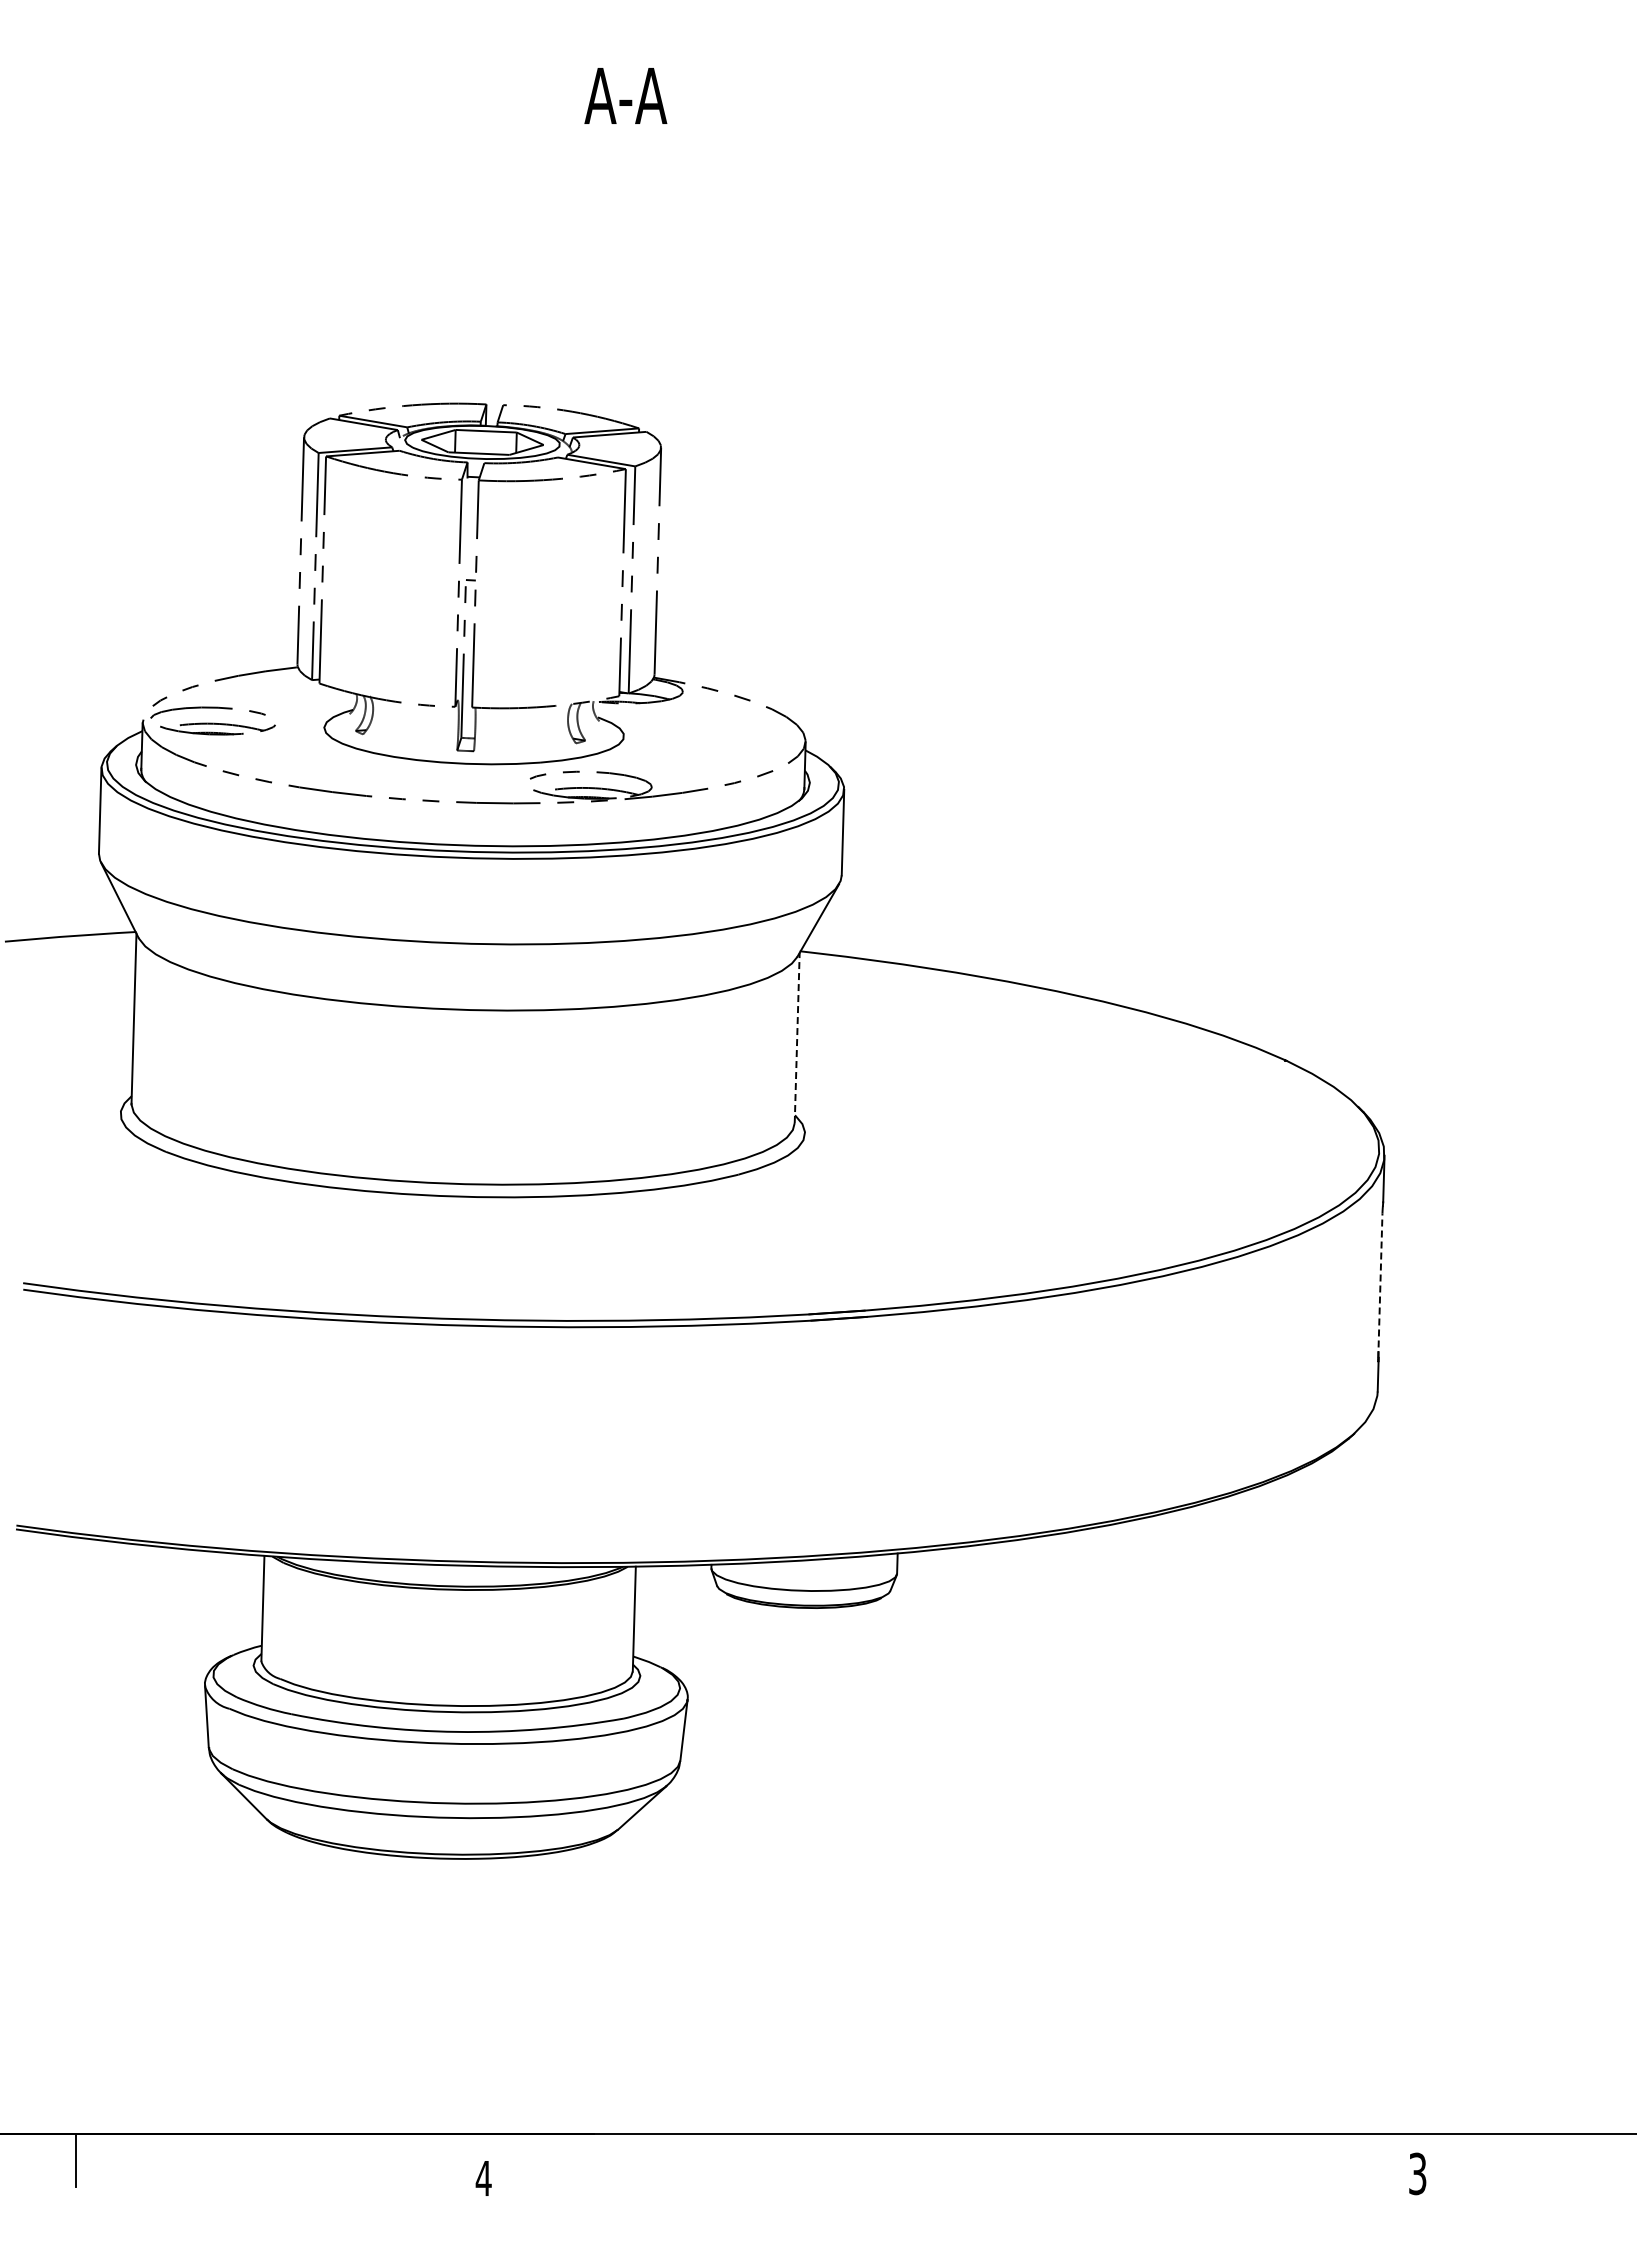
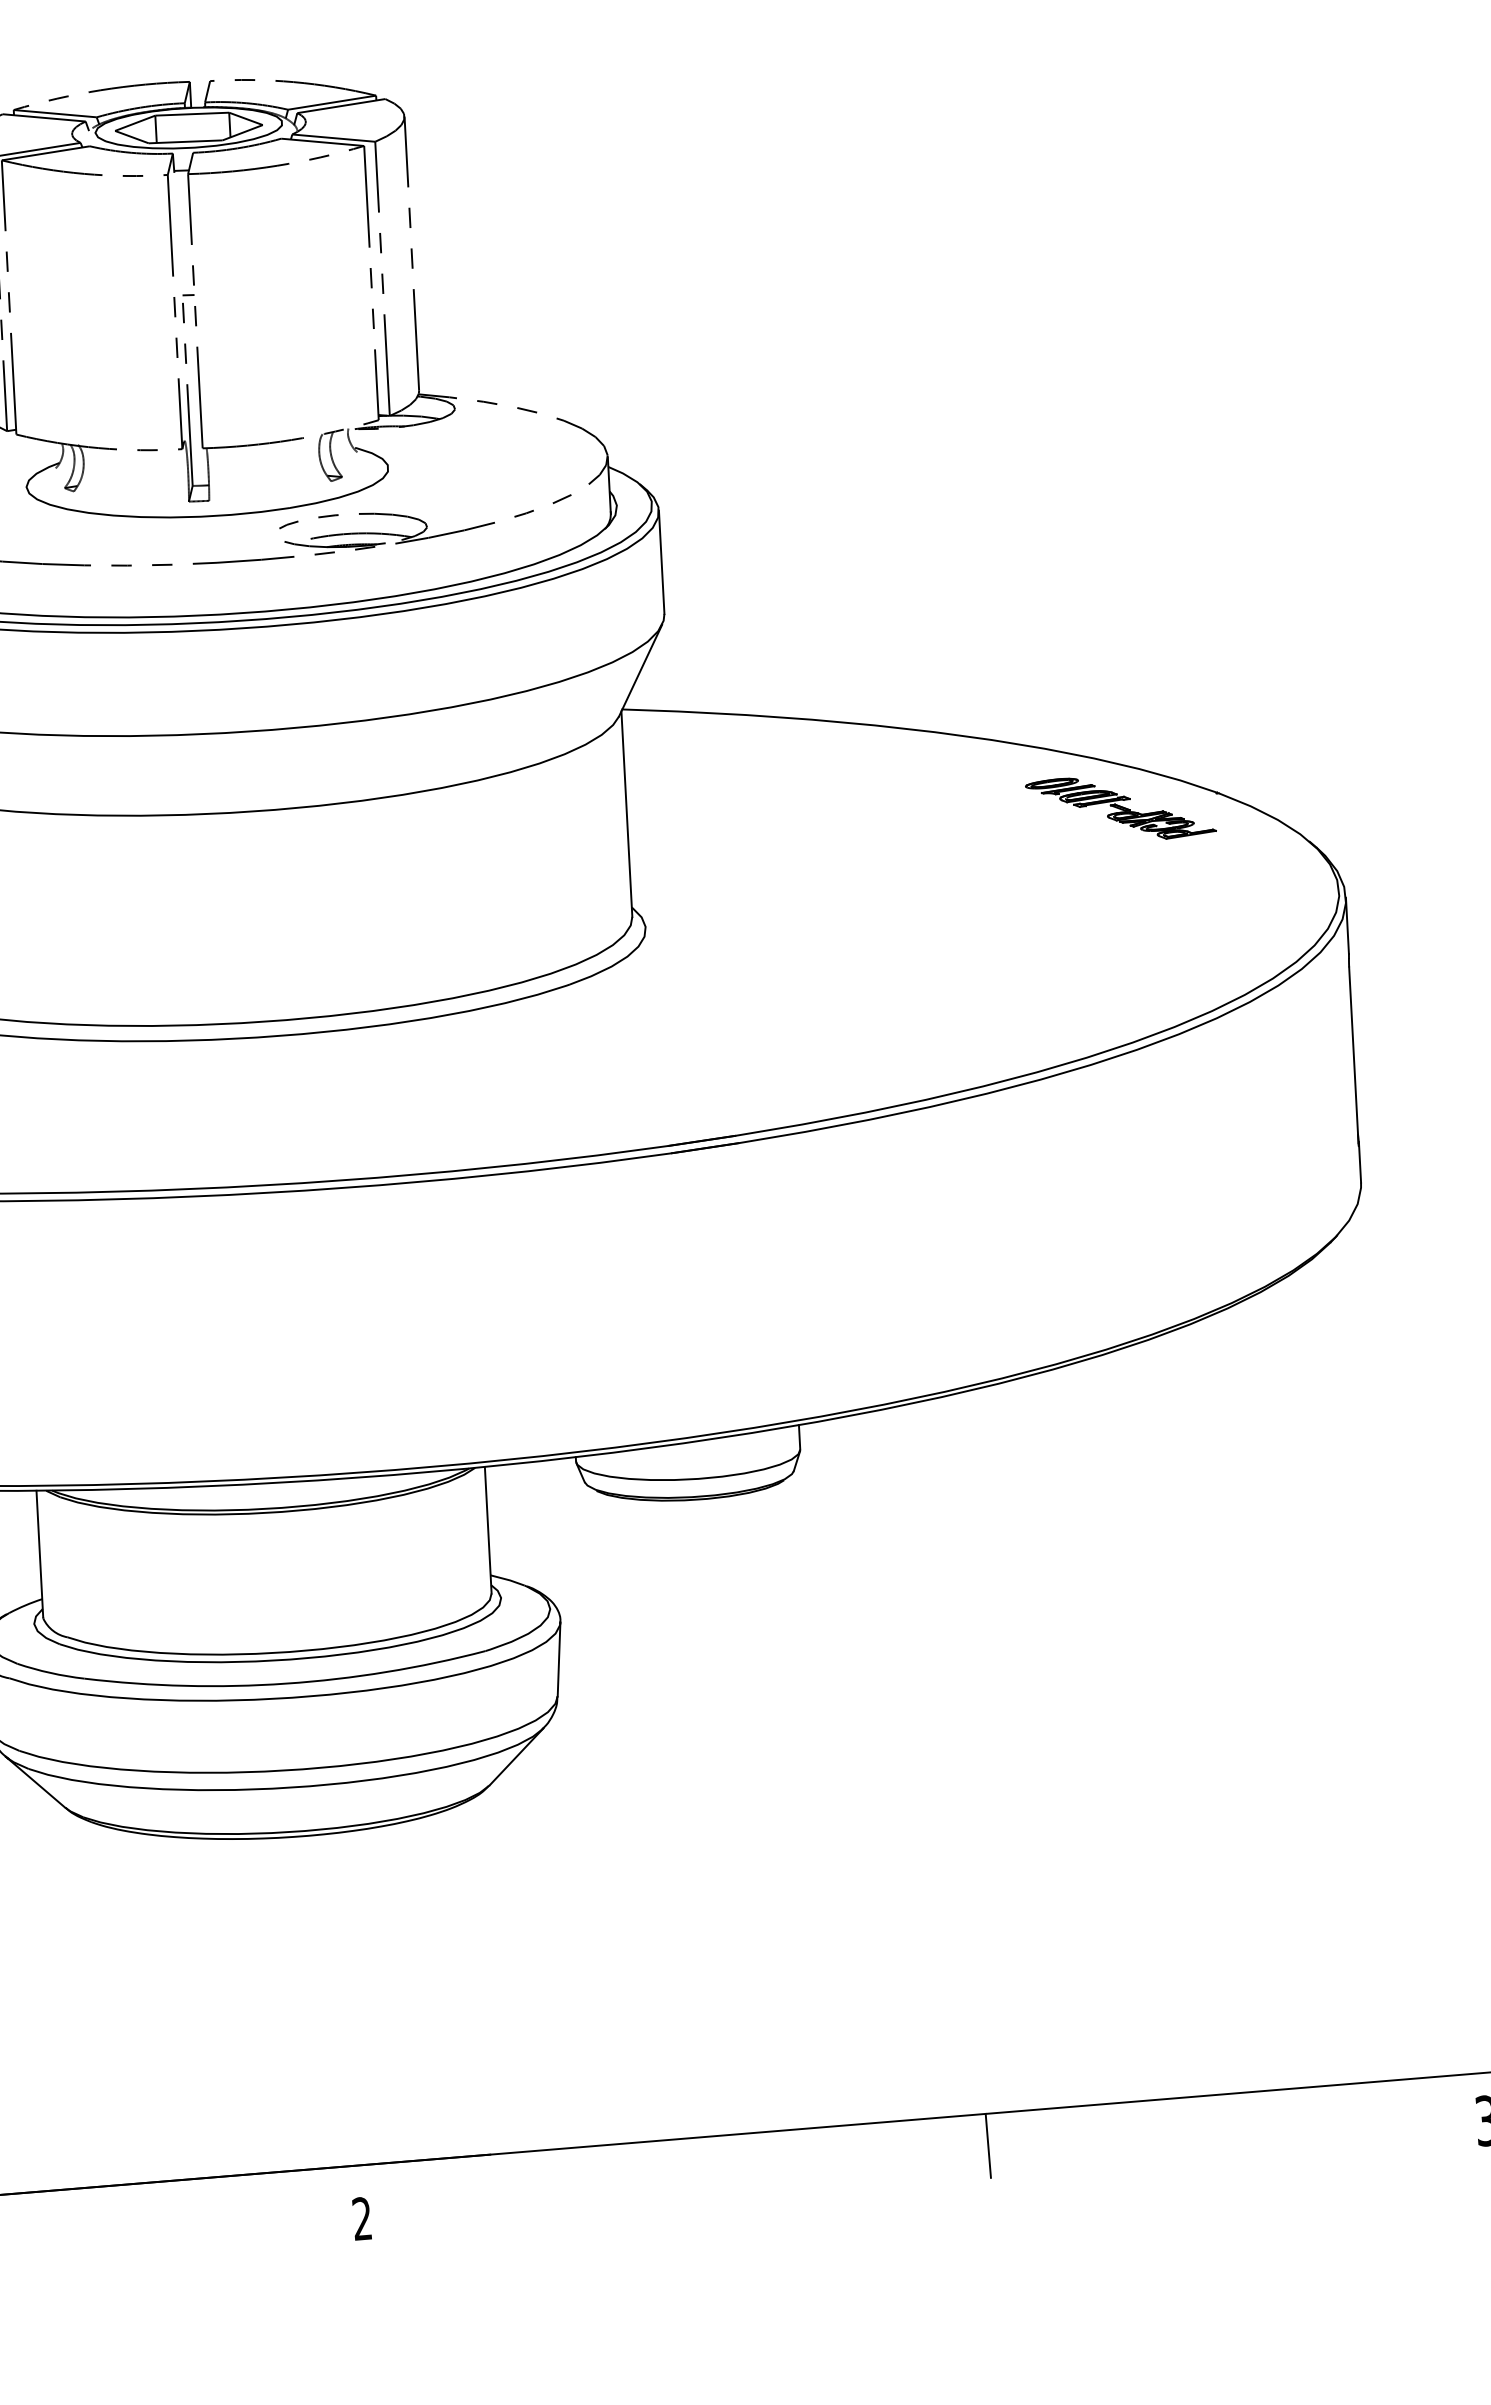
line: (797, 1037) -> (627, 813), dashed -> solid
part: (1204, 1066) -> (1120, 808), added
line: (1380, 1285) -> (1353, 1054), dashed -> solid
line: (1005, 2160) -> (988, 2145), added
text: (483, 2177) -> (361, 2217), 4 -> 2

